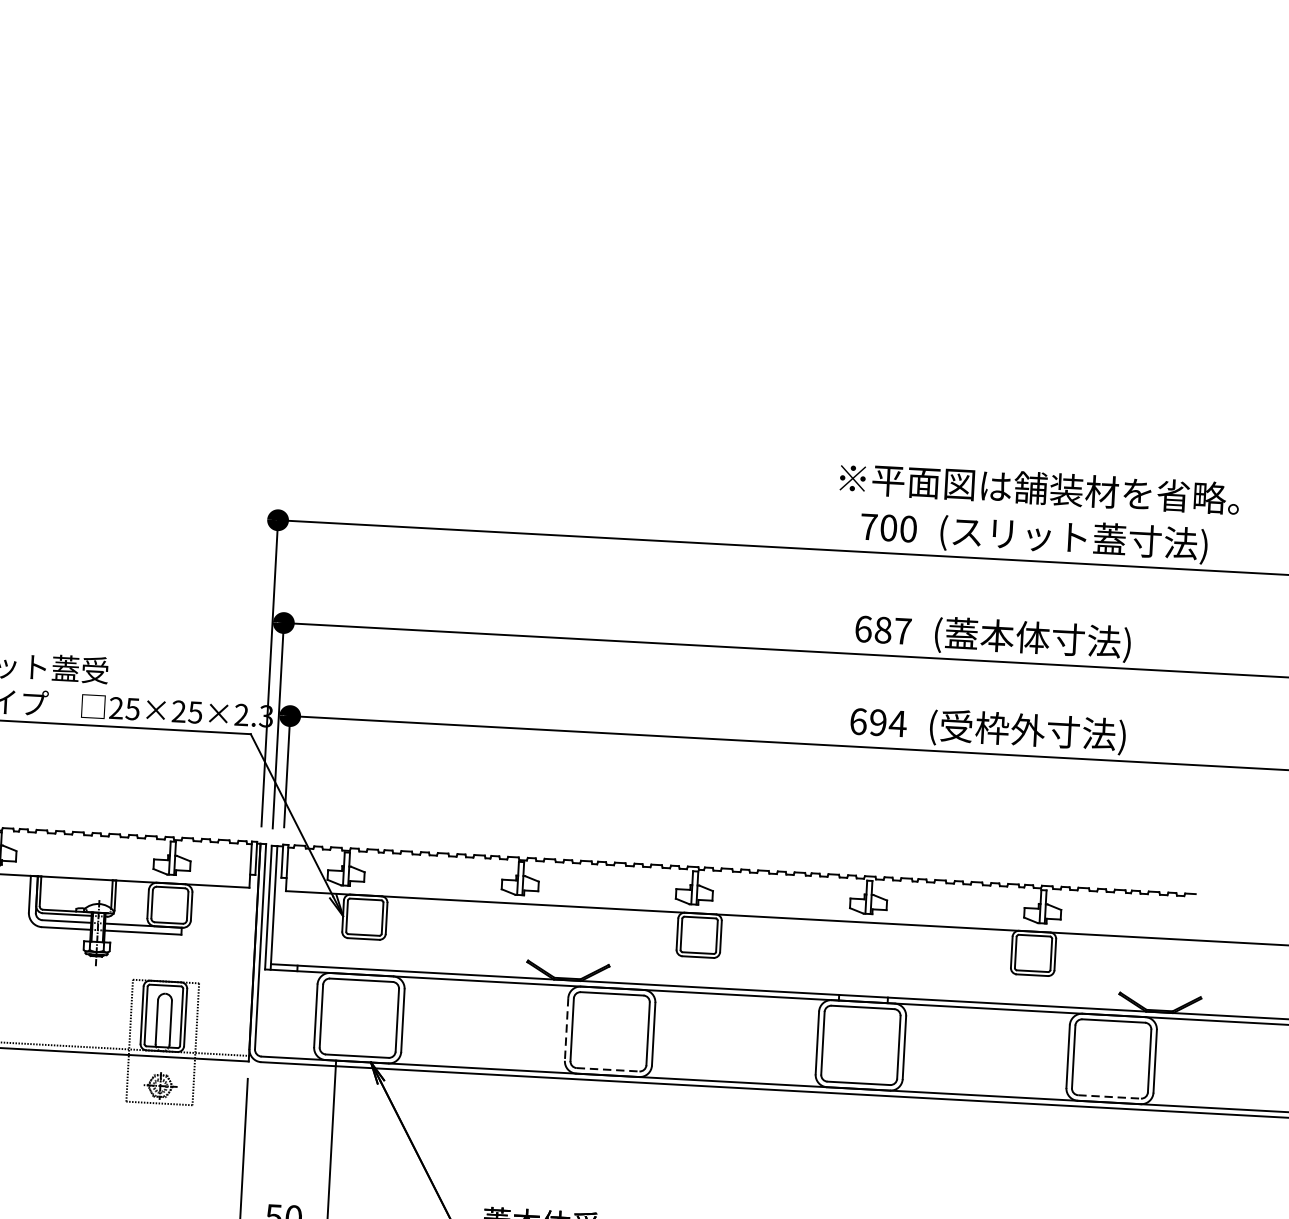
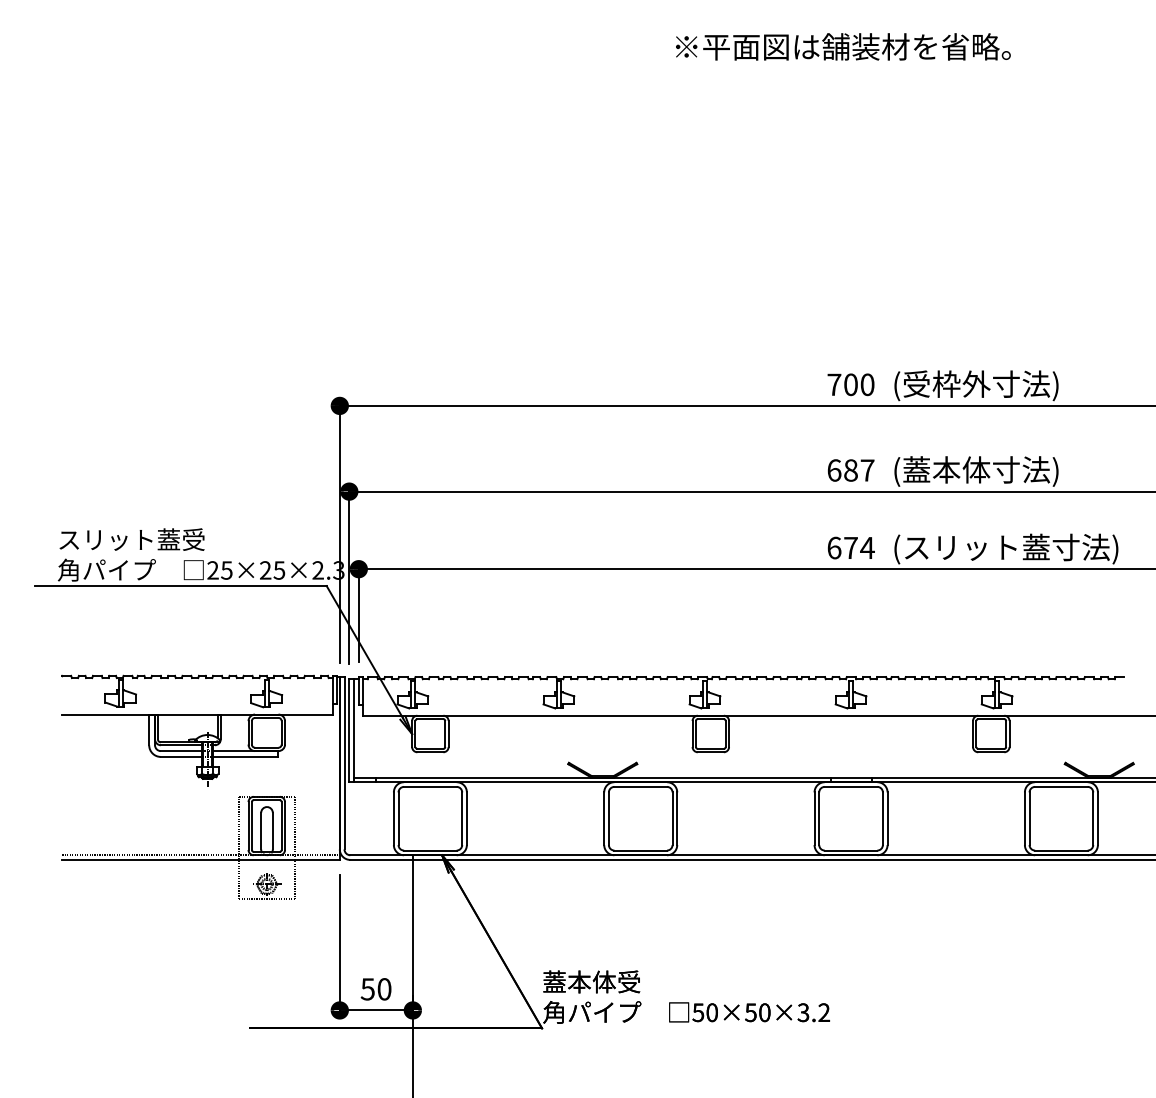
text: (1039, 488) -> (843, 46), moved
text: (1078, 539) -> (1010, 385), (スリット蓋寸法) -> (受枠外寸法)
text: (877, 722) -> (850, 547), 694 -> 674
text: (1068, 733) -> (1010, 548), (受枠外寸法) -> (スリット蓋寸法)
line: (566, 1030) -> (604, 819), dashed -> solid
line: (609, 1069) -> (641, 850), dashed -> solid
line: (1109, 1096) -> (1061, 850), dashed -> solid

